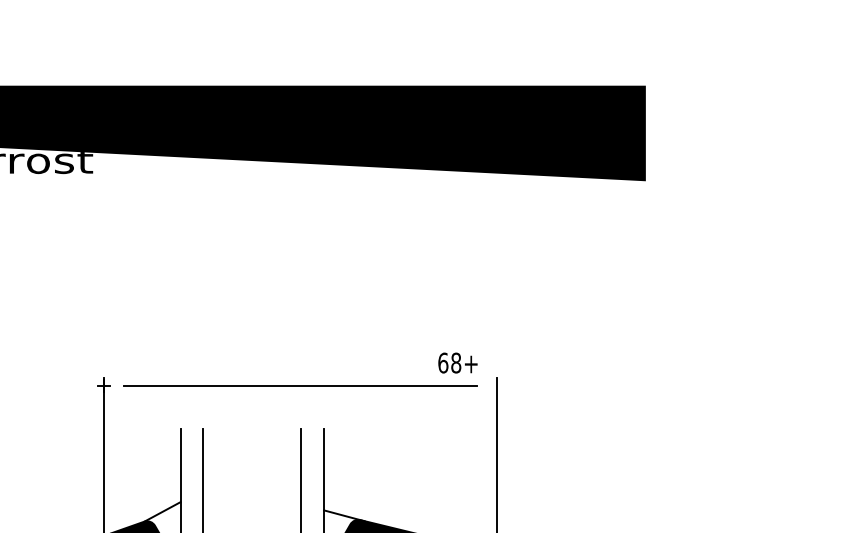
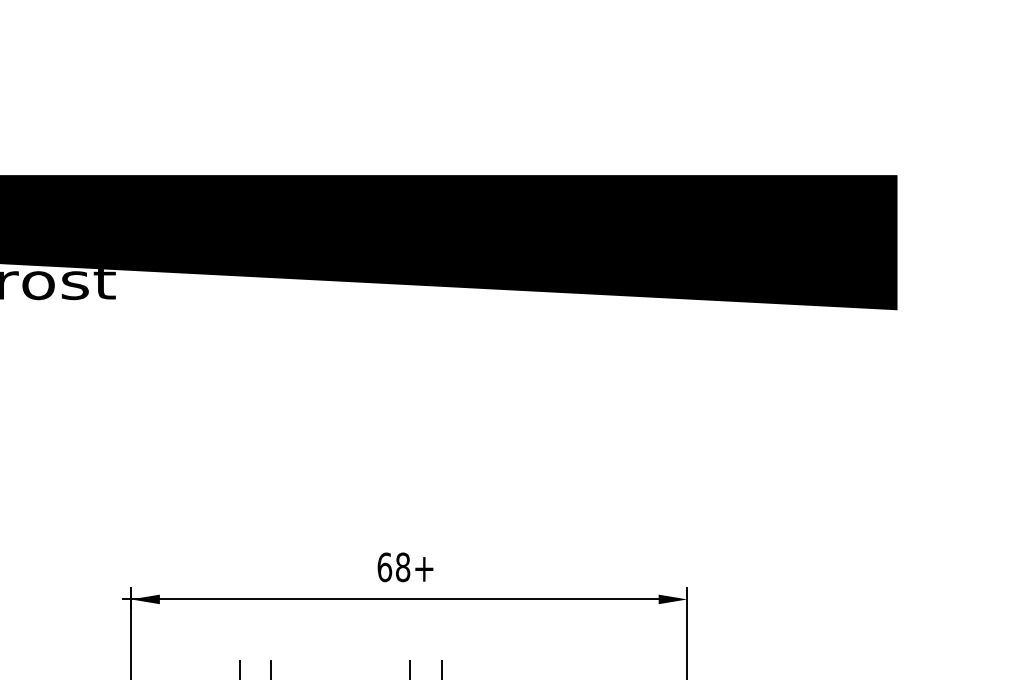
text: (457, 362) -> (404, 566), moved
fill: (113, 385) -> (144, 599), added
fill: (486, 385) -> (672, 599), added

